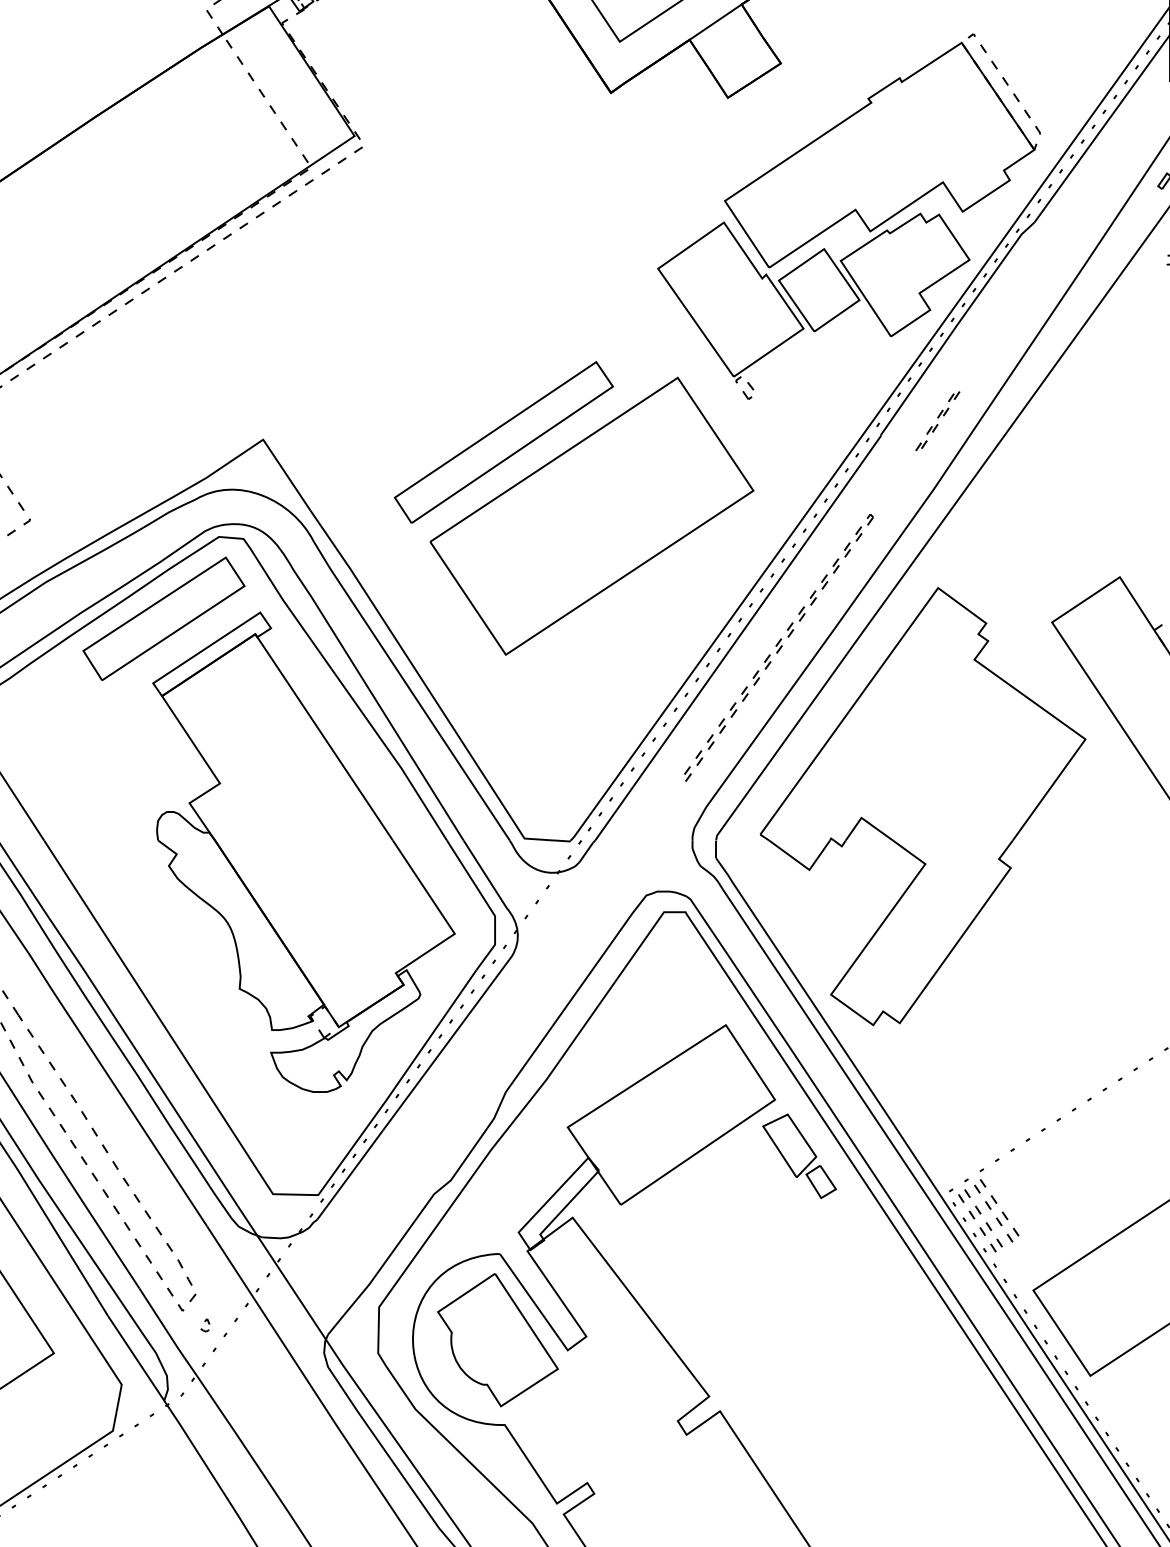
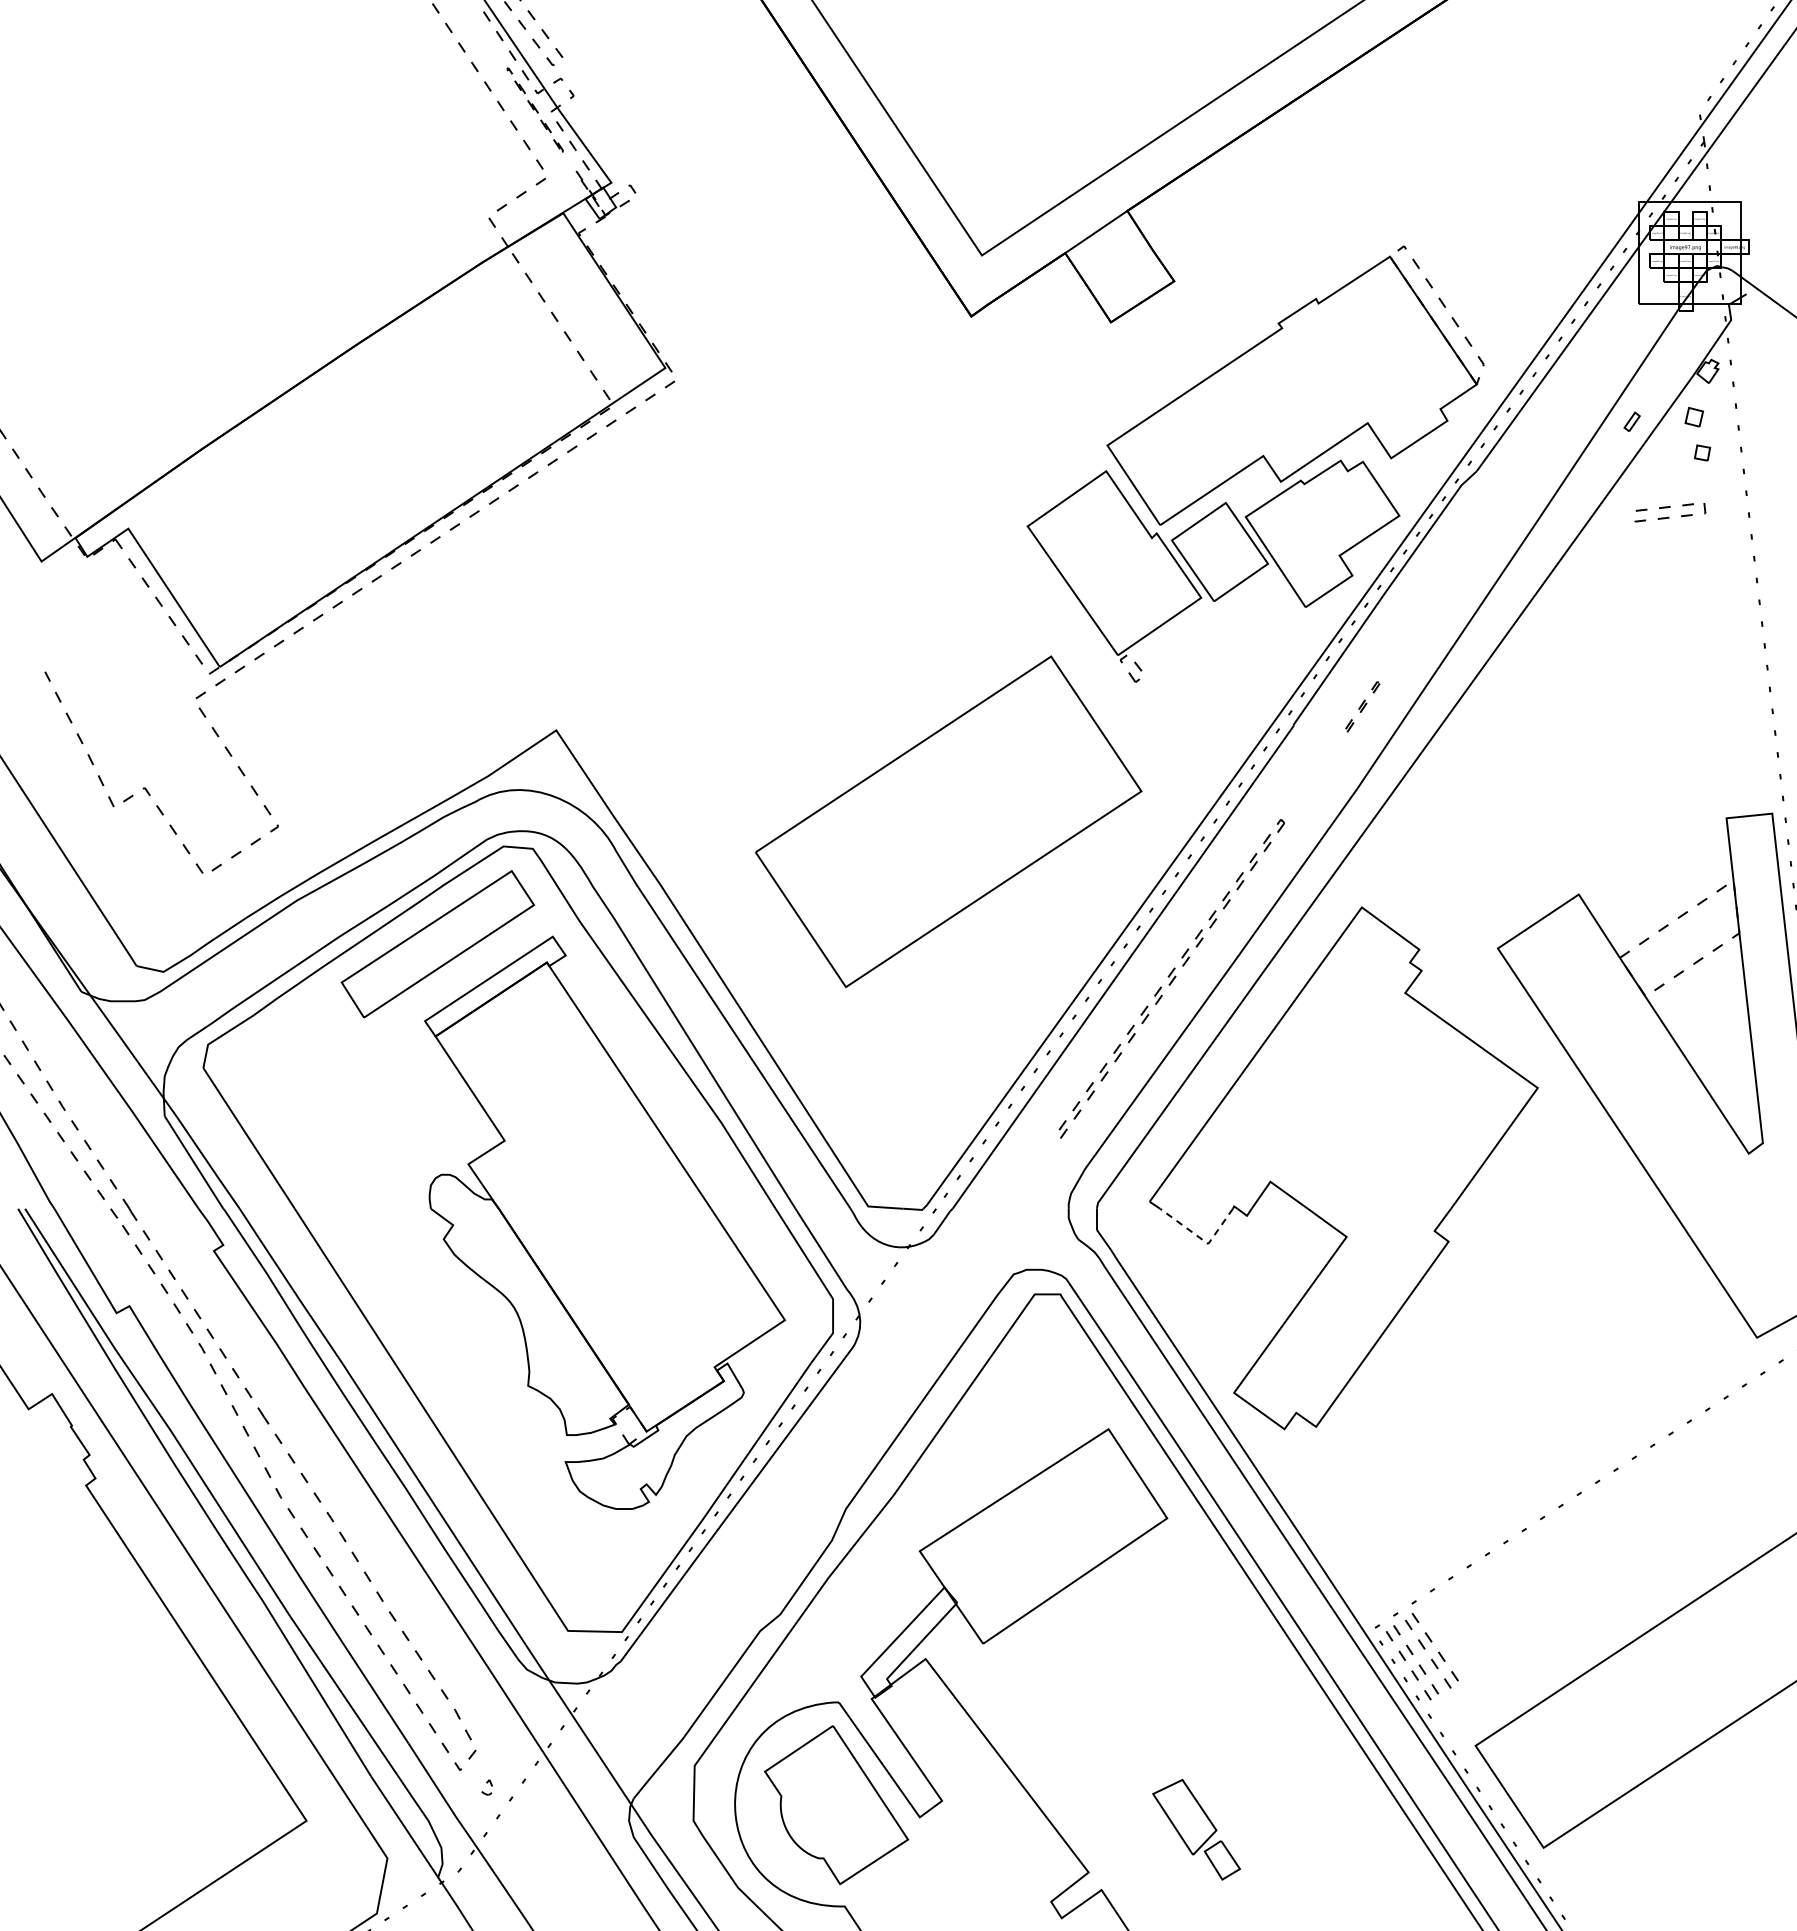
part: (937, 420) -> (1361, 707), size x0.7
part: (503, 442) -> (843, 733), removed
line: (803, 866) -> (1201, 1239), solid -> dashed
part: (799, 1156) -> (1196, 1829), moved

